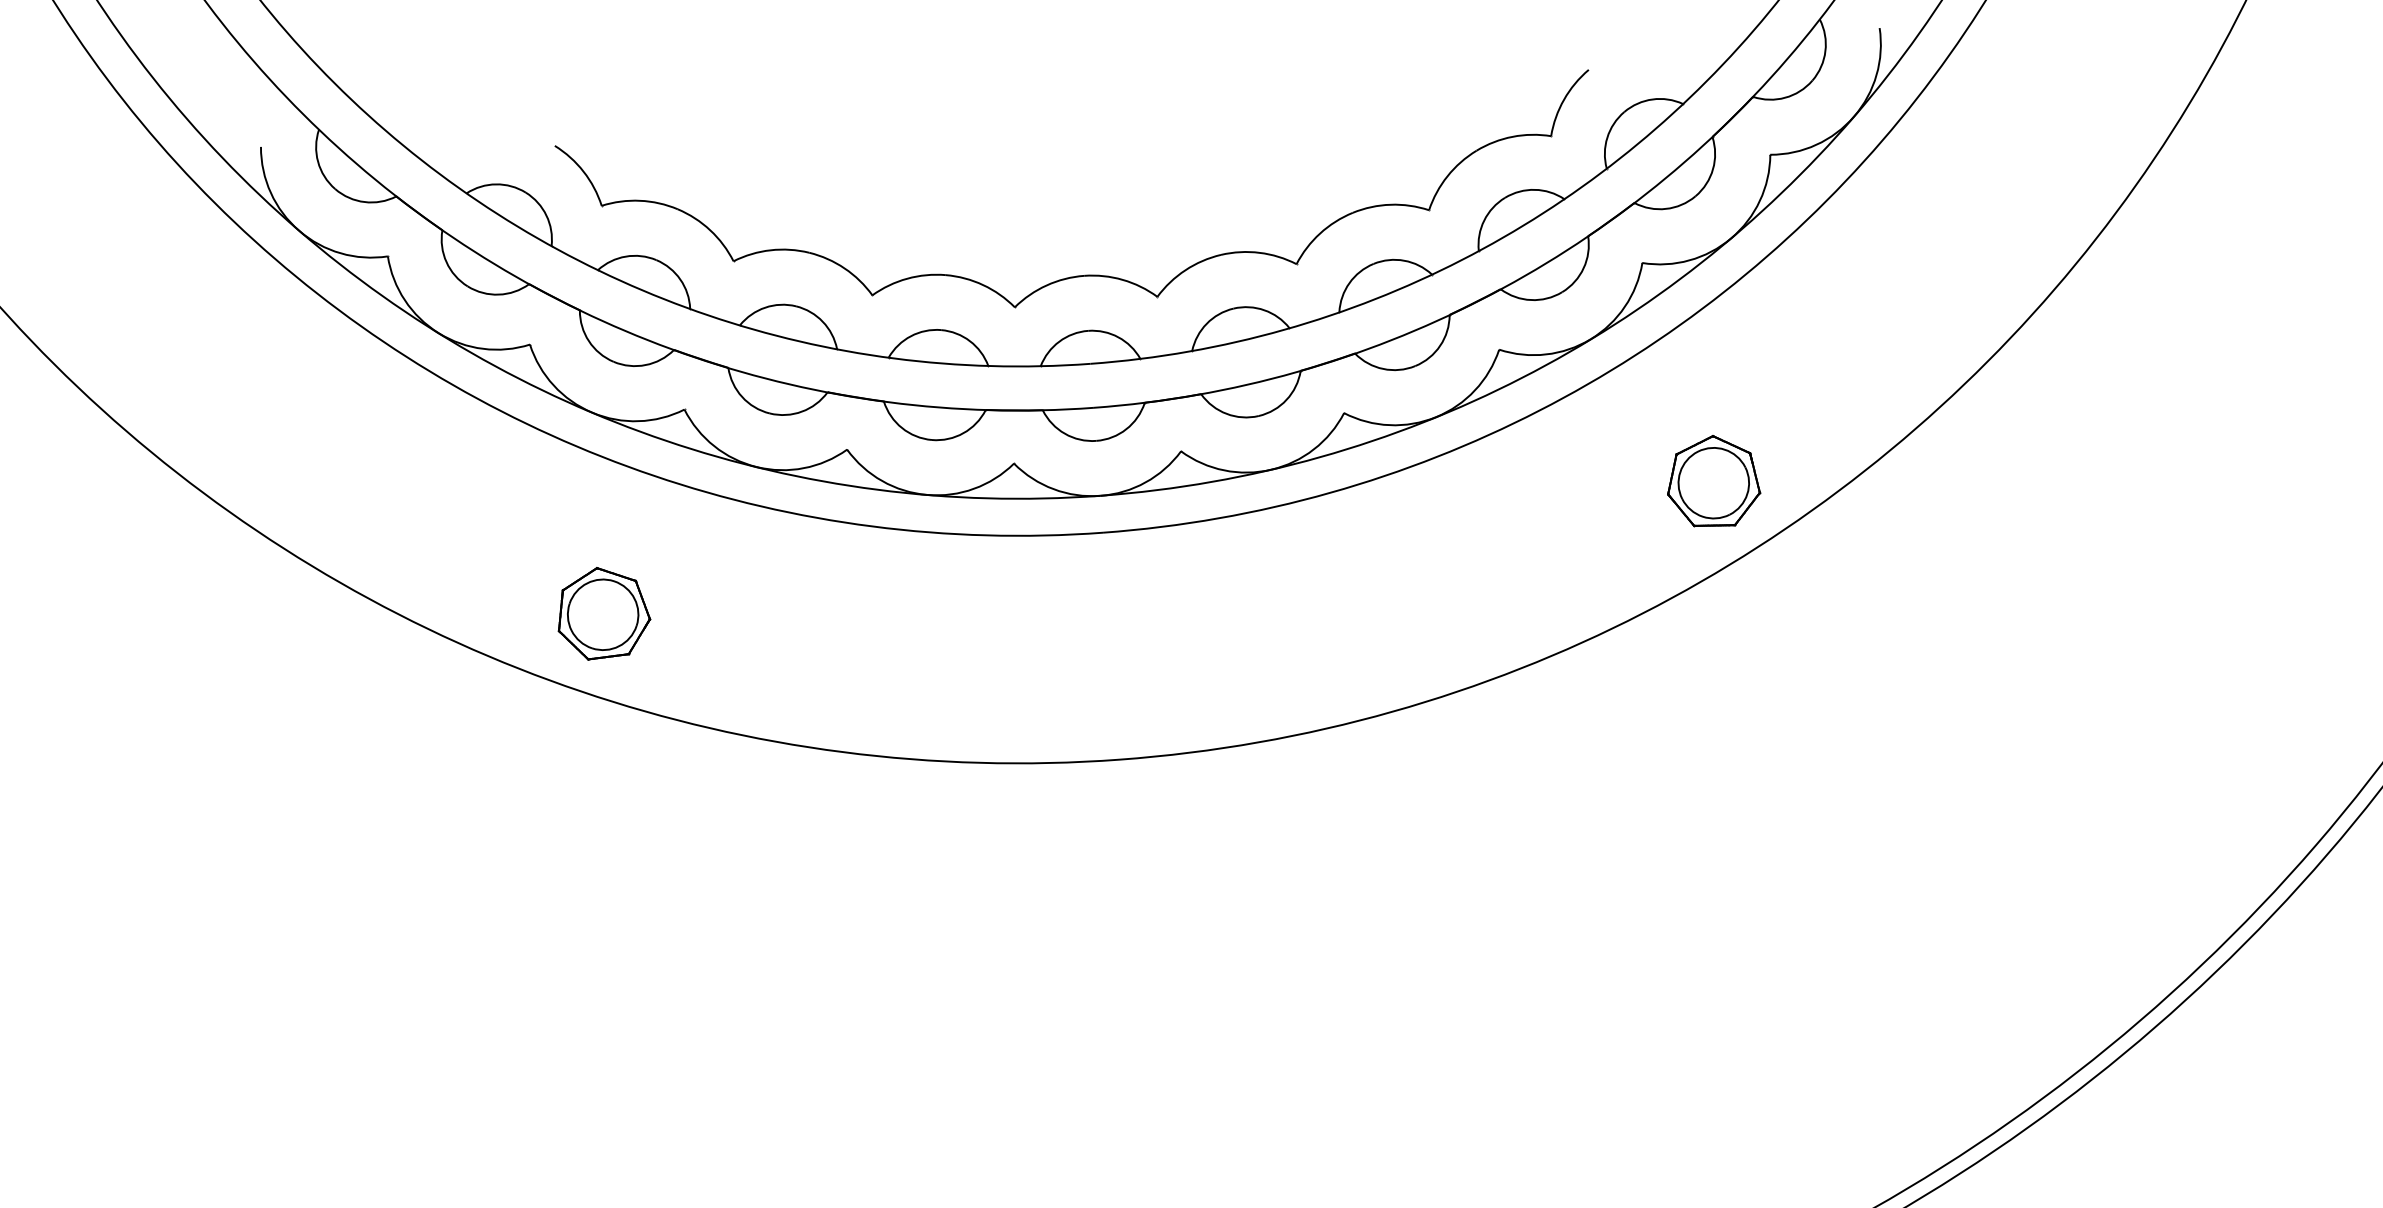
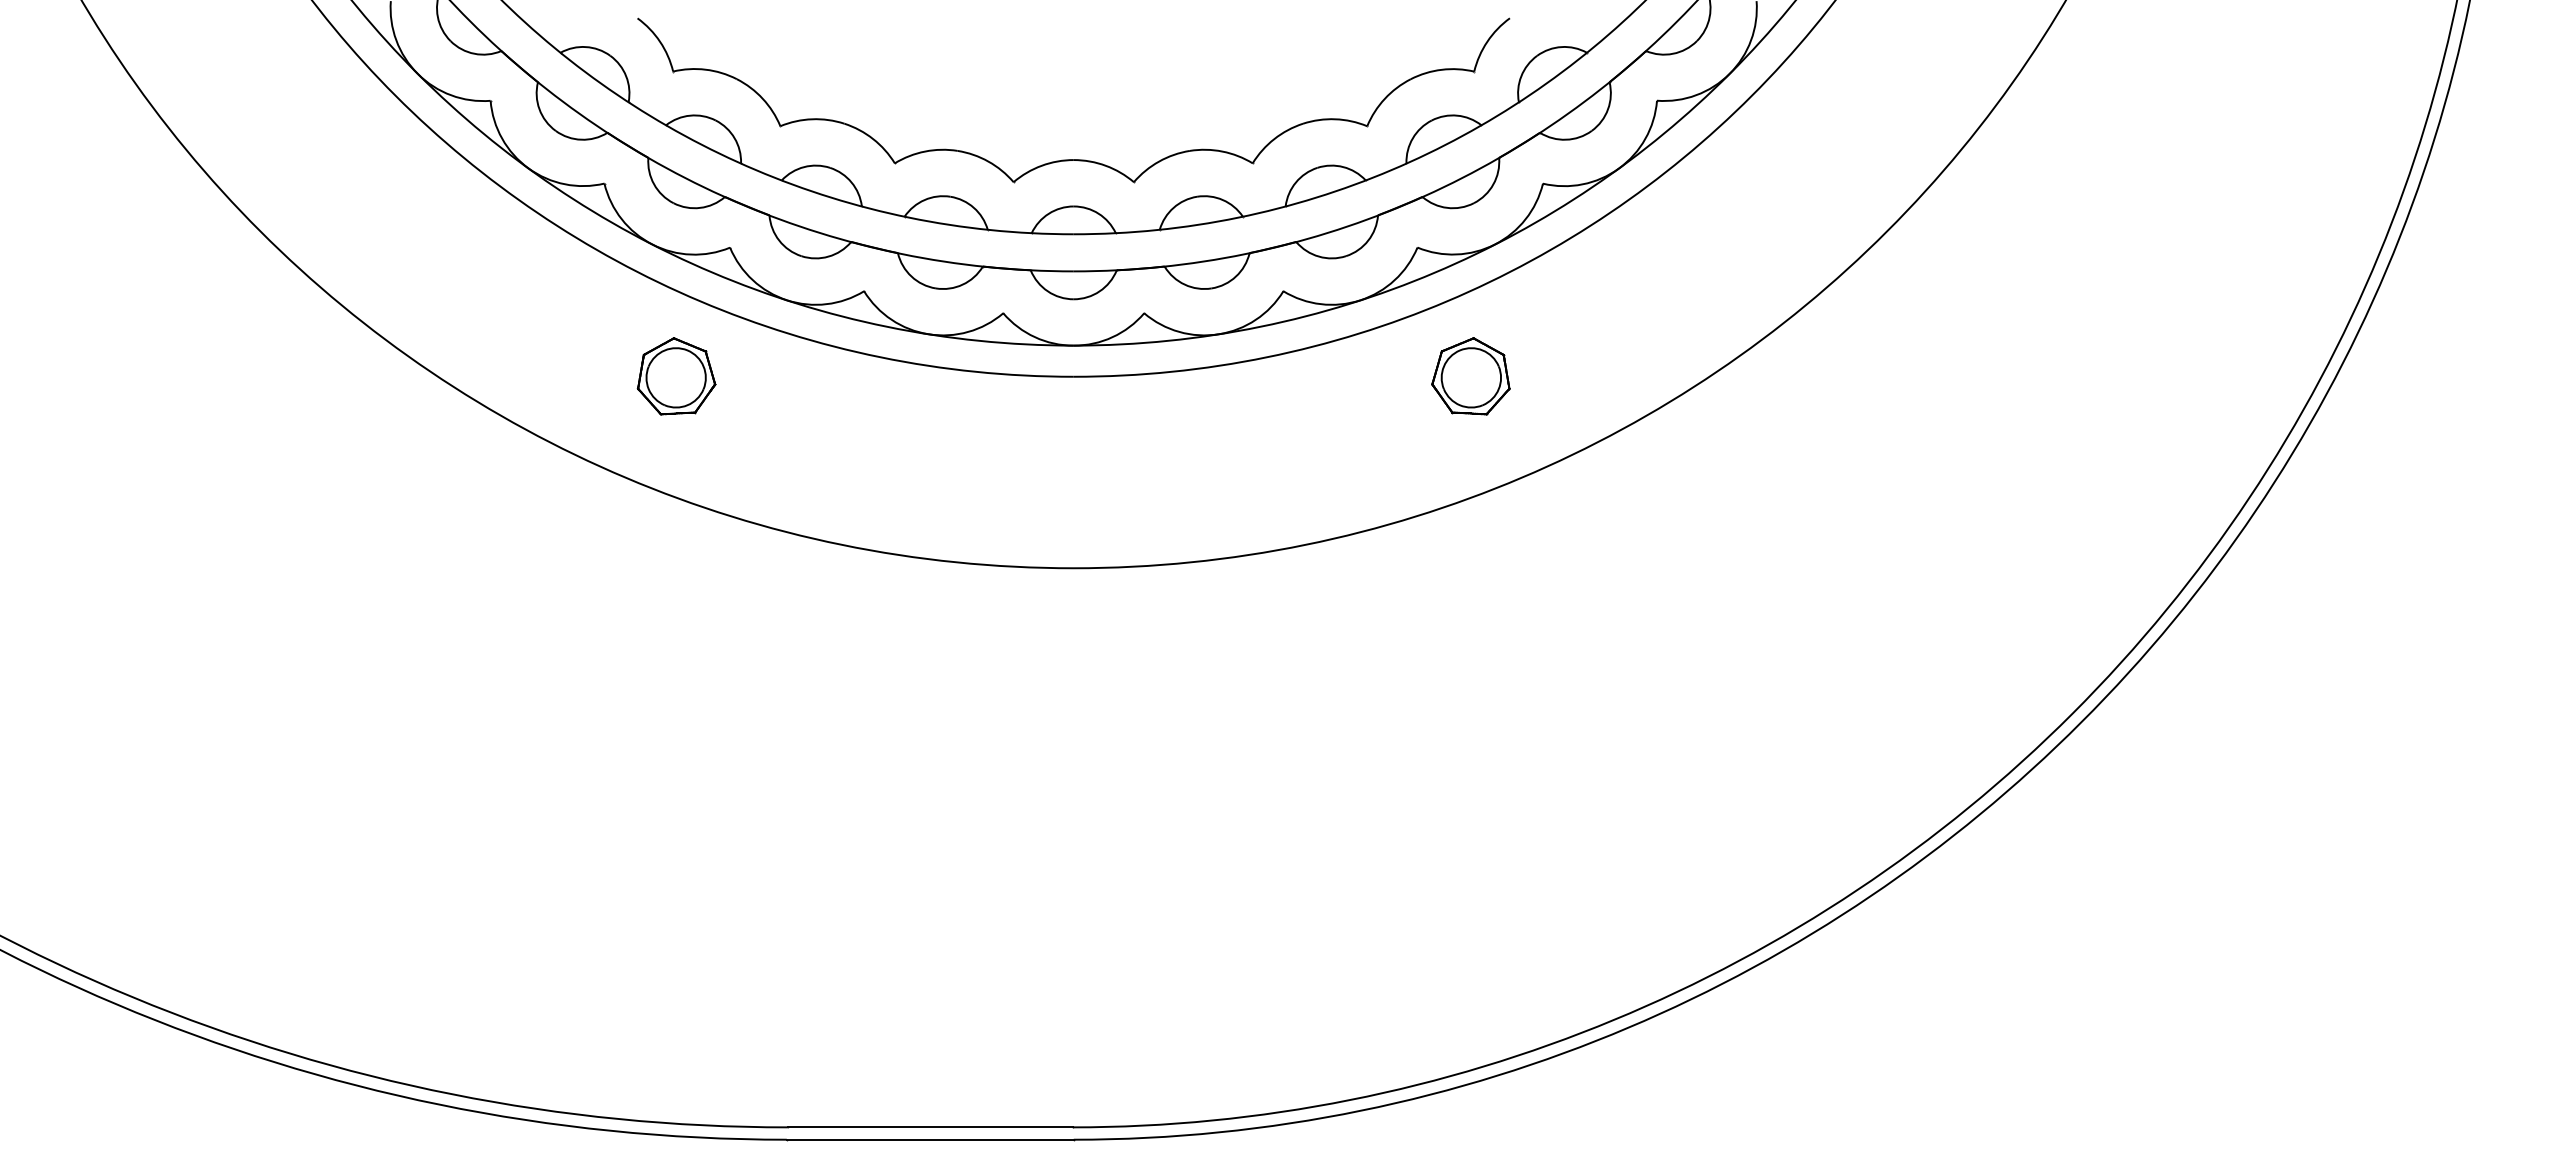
part: (1712, 481) -> (1470, 376), moved
part: (603, 613) -> (676, 376), moved

